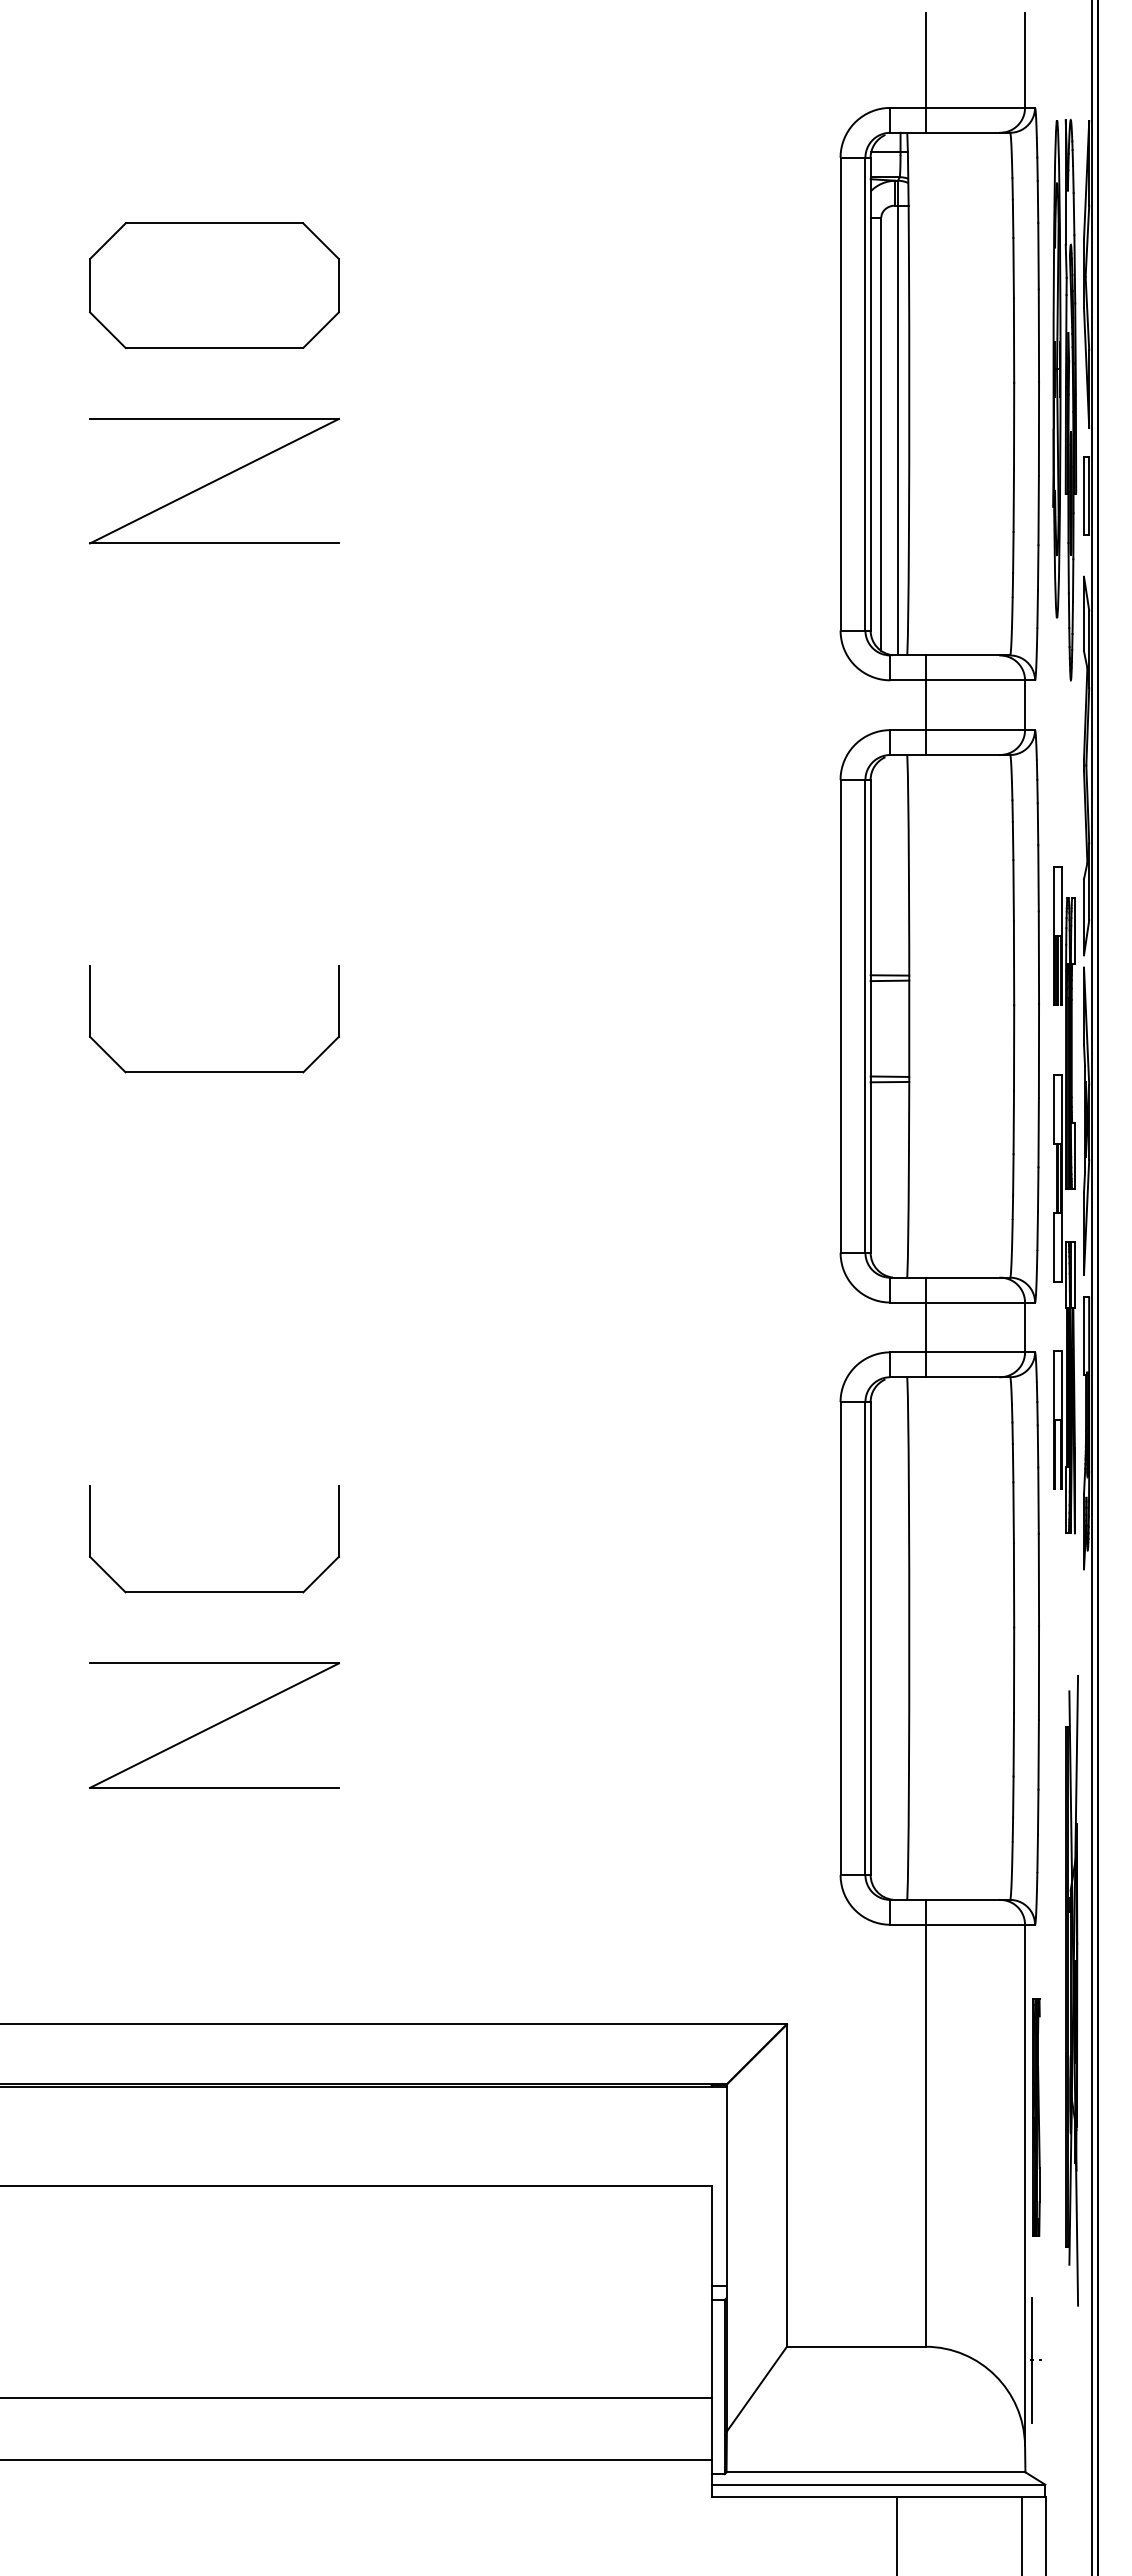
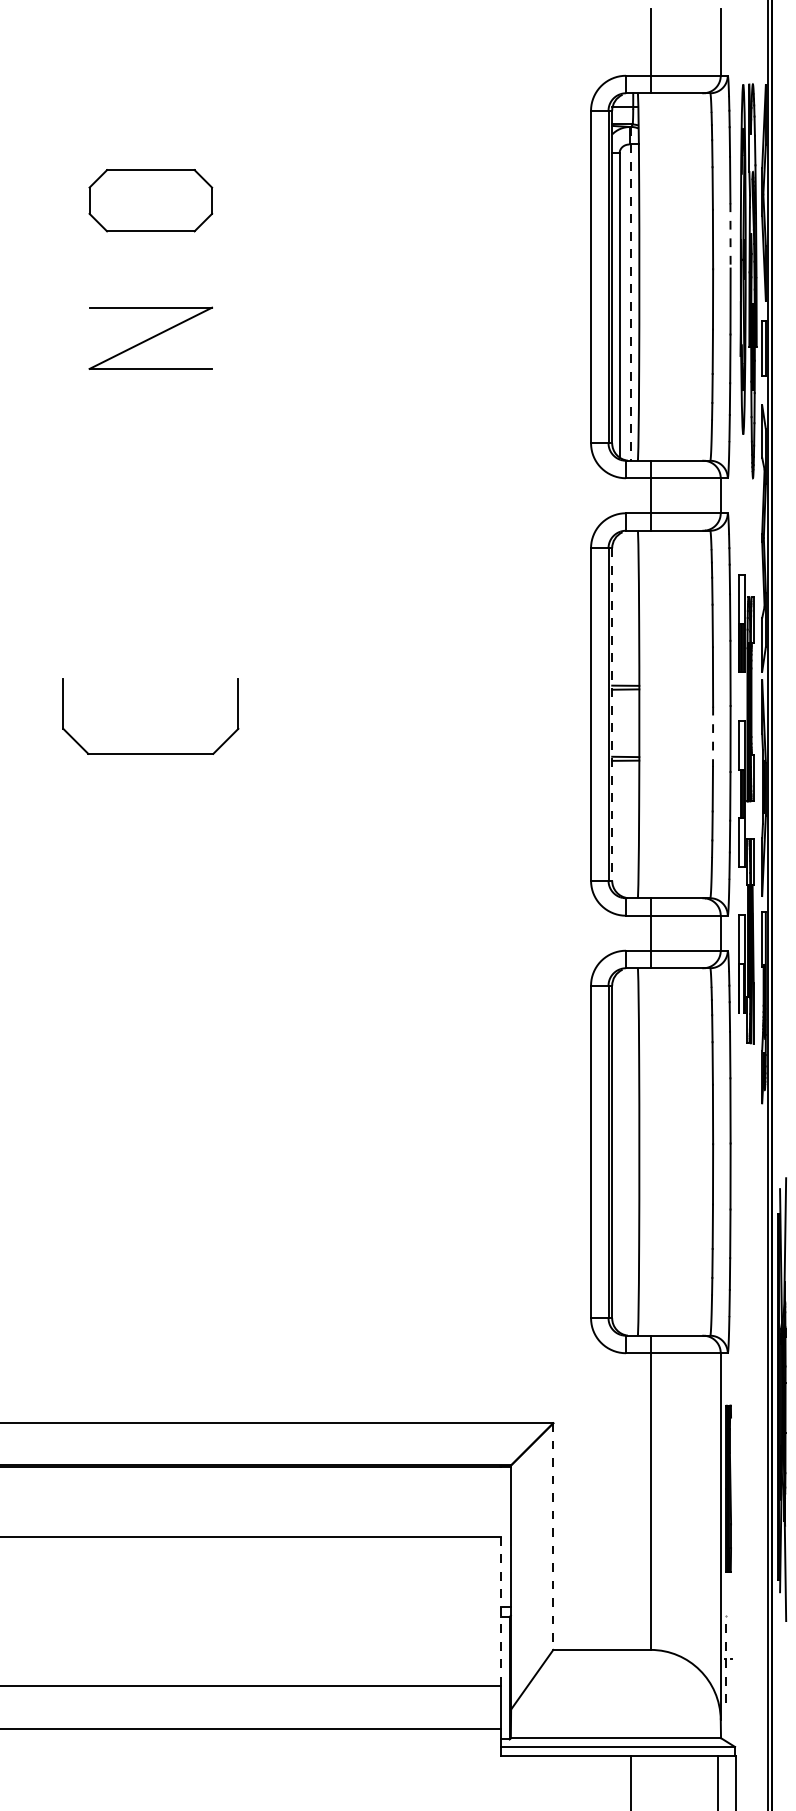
part: (214, 285) -> (150, 200), size x0.7
line: (1038, 336) -> (730, 236), solid -> dashed
line: (897, 418) -> (631, 294), solid -> dashed
part: (214, 481) -> (150, 338), size x0.7
line: (870, 1016) -> (612, 714), solid -> dashed
line: (1014, 1048) -> (713, 737), solid -> dashed
part: (1064, 1200) -> (746, 809), moved
part: (214, 1591) -> (150, 1118), removed
part: (214, 1725) -> (150, 1213), removed
part: (1071, 1990) -> (781, 1399), moved
line: (786, 2186) -> (553, 1537), solid -> dashed
line: (712, 2291) -> (501, 1611), solid -> dashed
line: (1031, 2359) -> (725, 1658), solid -> dashed

